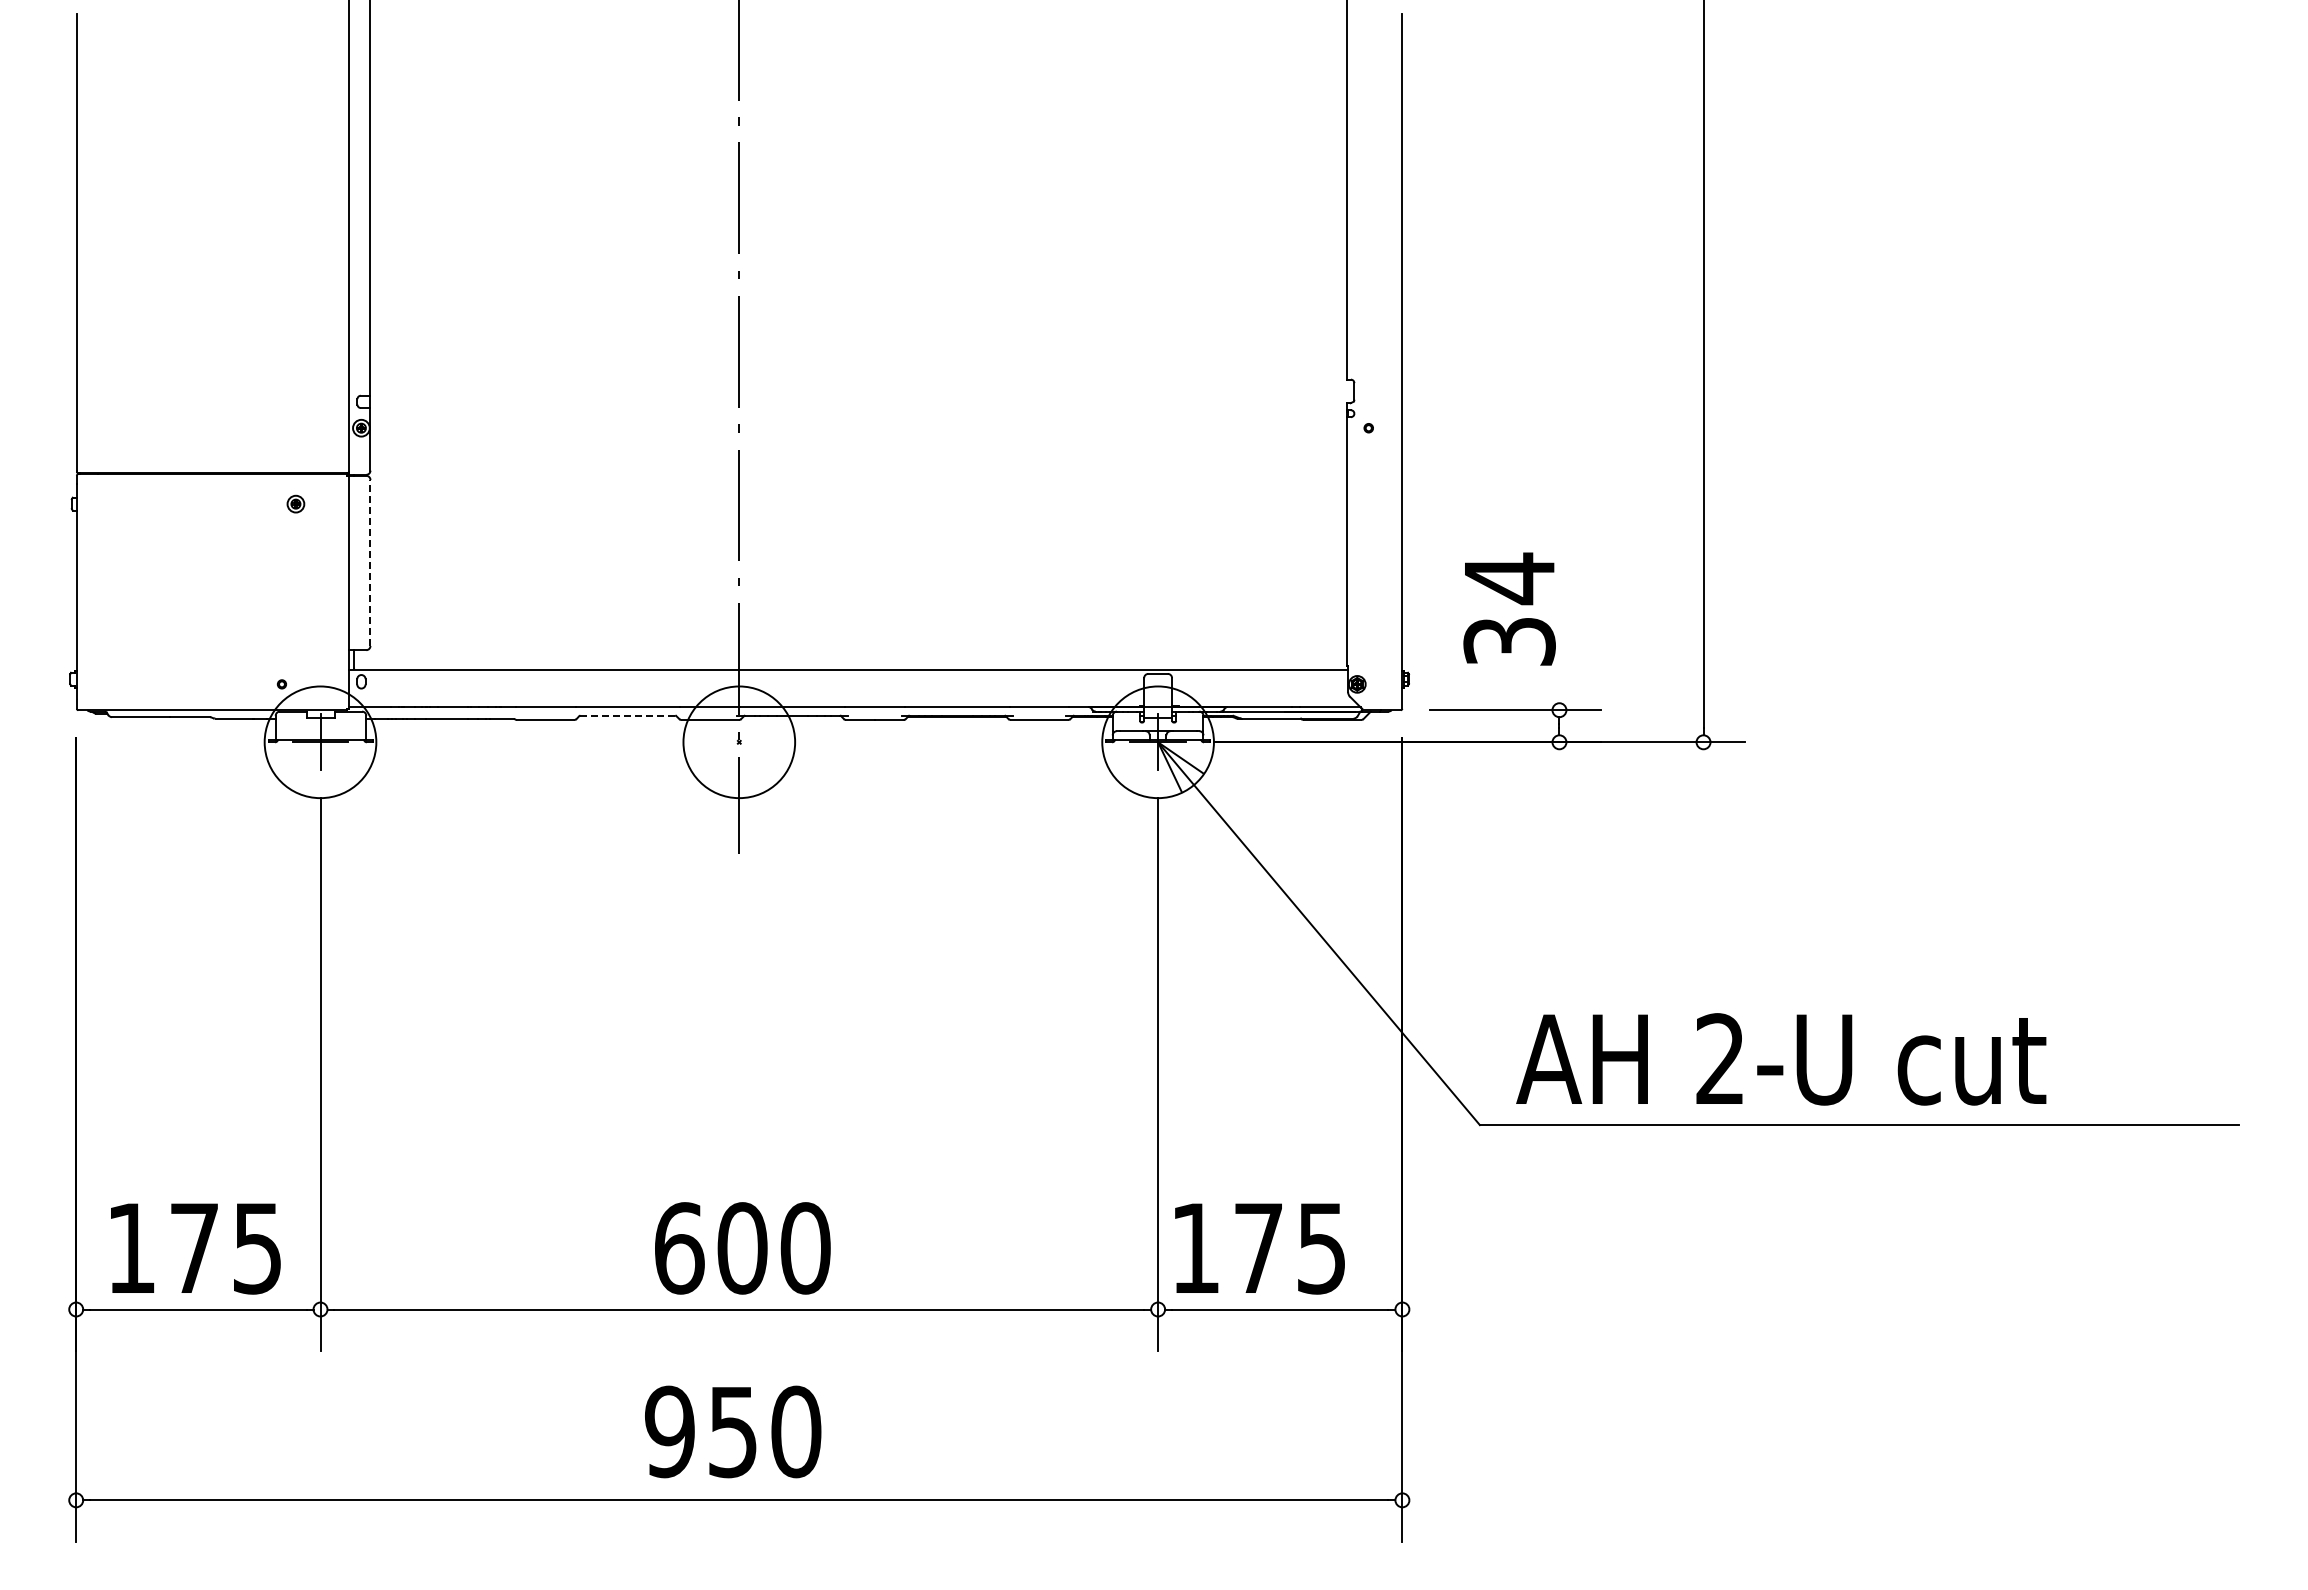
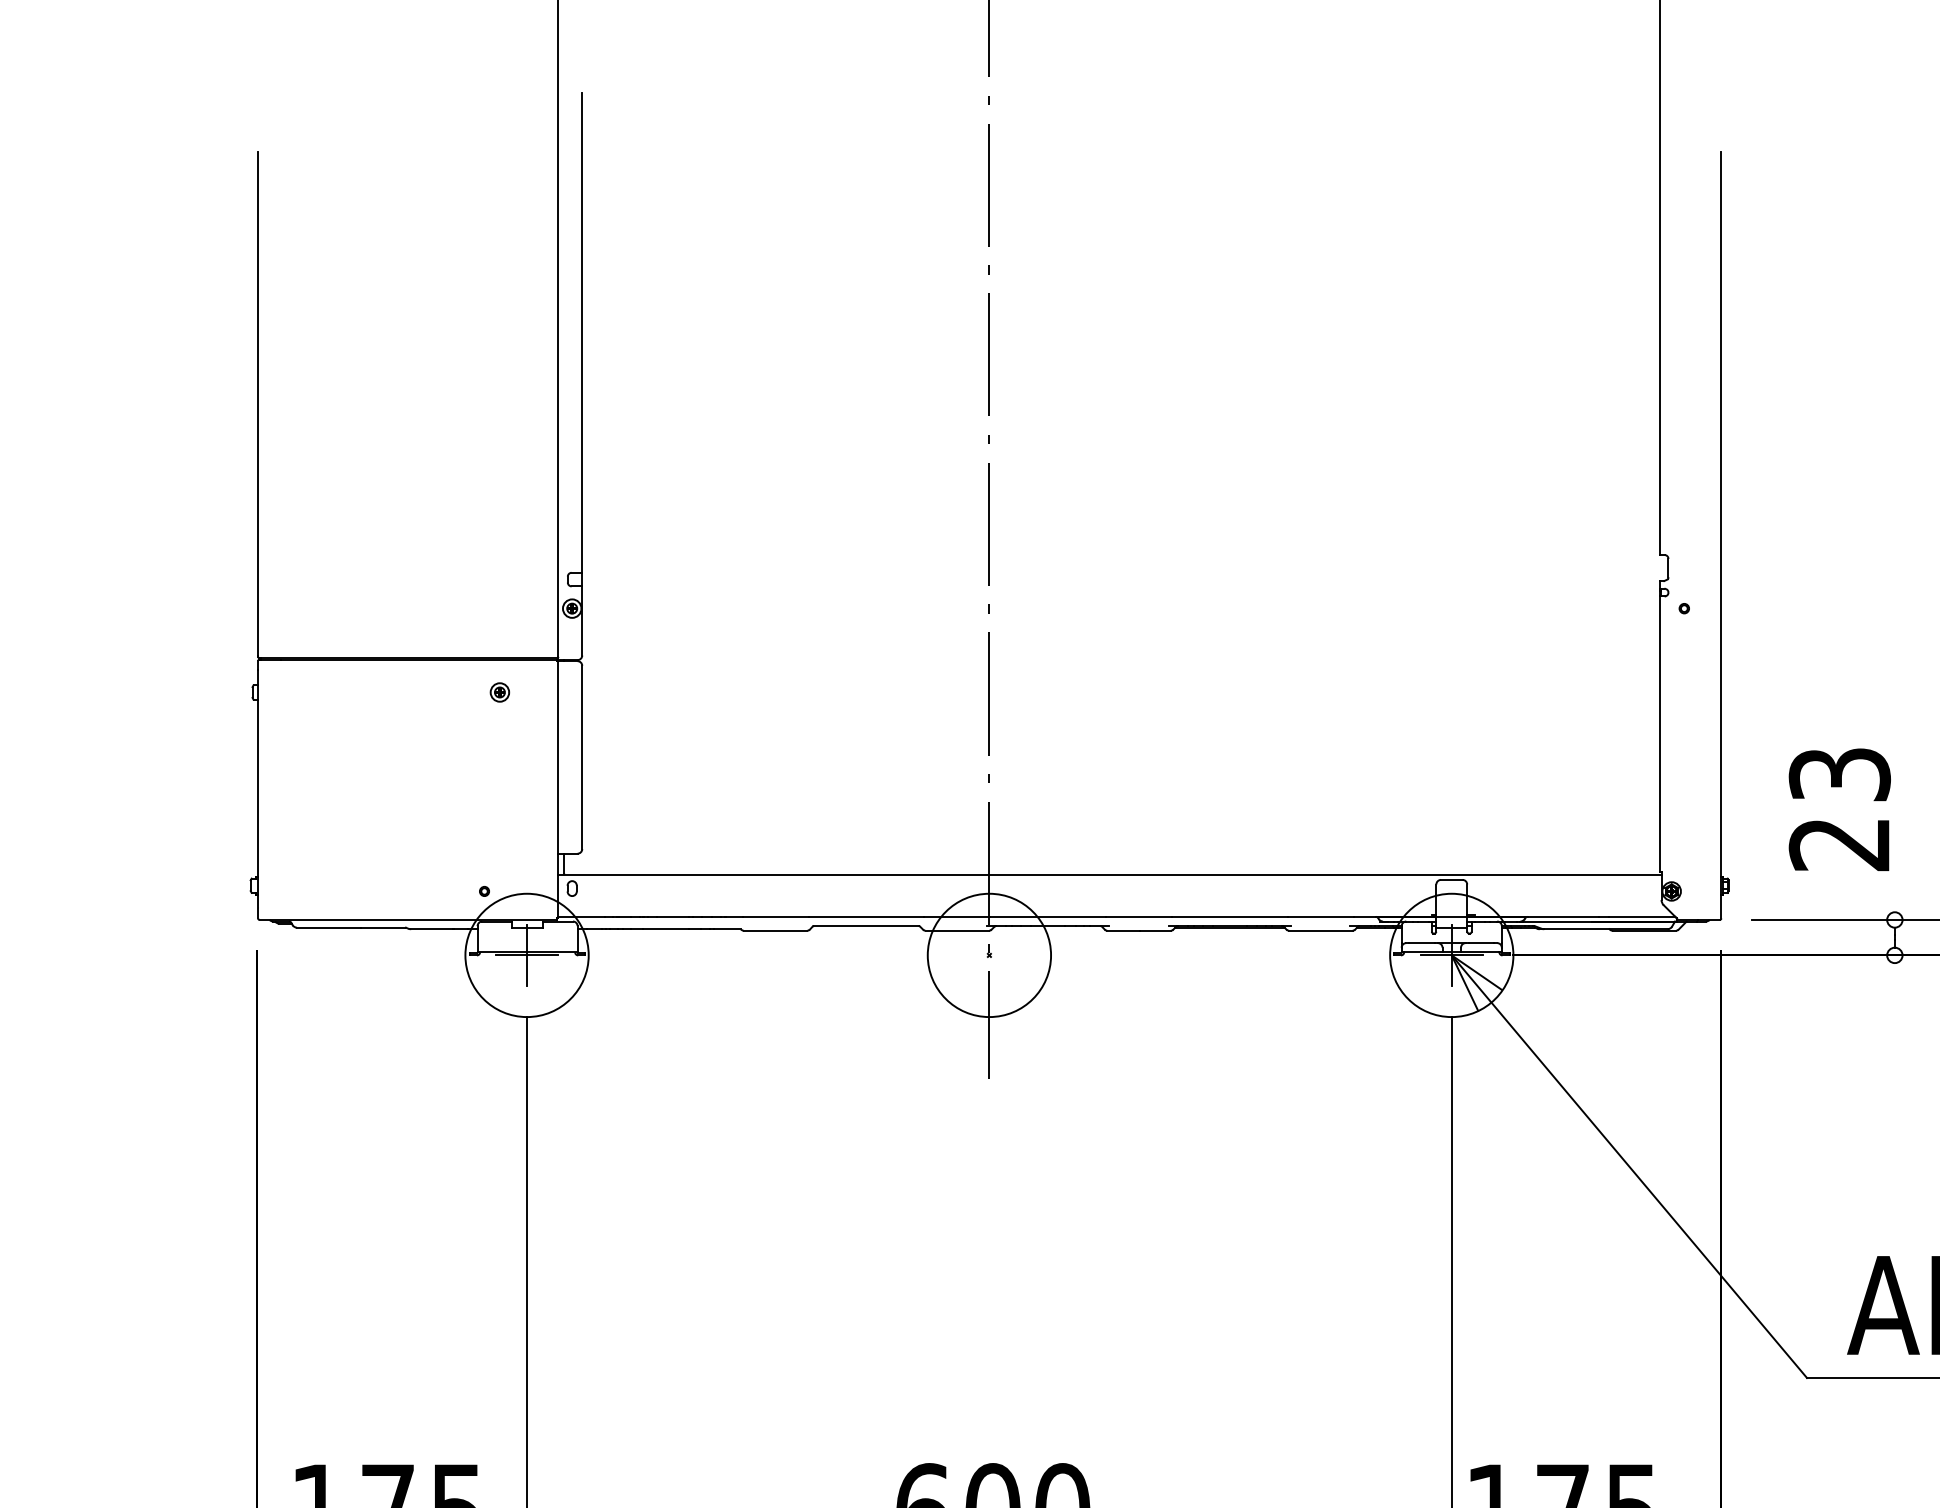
line: (370, 563) -> (582, 758), dashed -> solid
text: (1509, 608) -> (1839, 807), 34 -> 23
line: (627, 715) -> (865, 925), dashed -> solid

